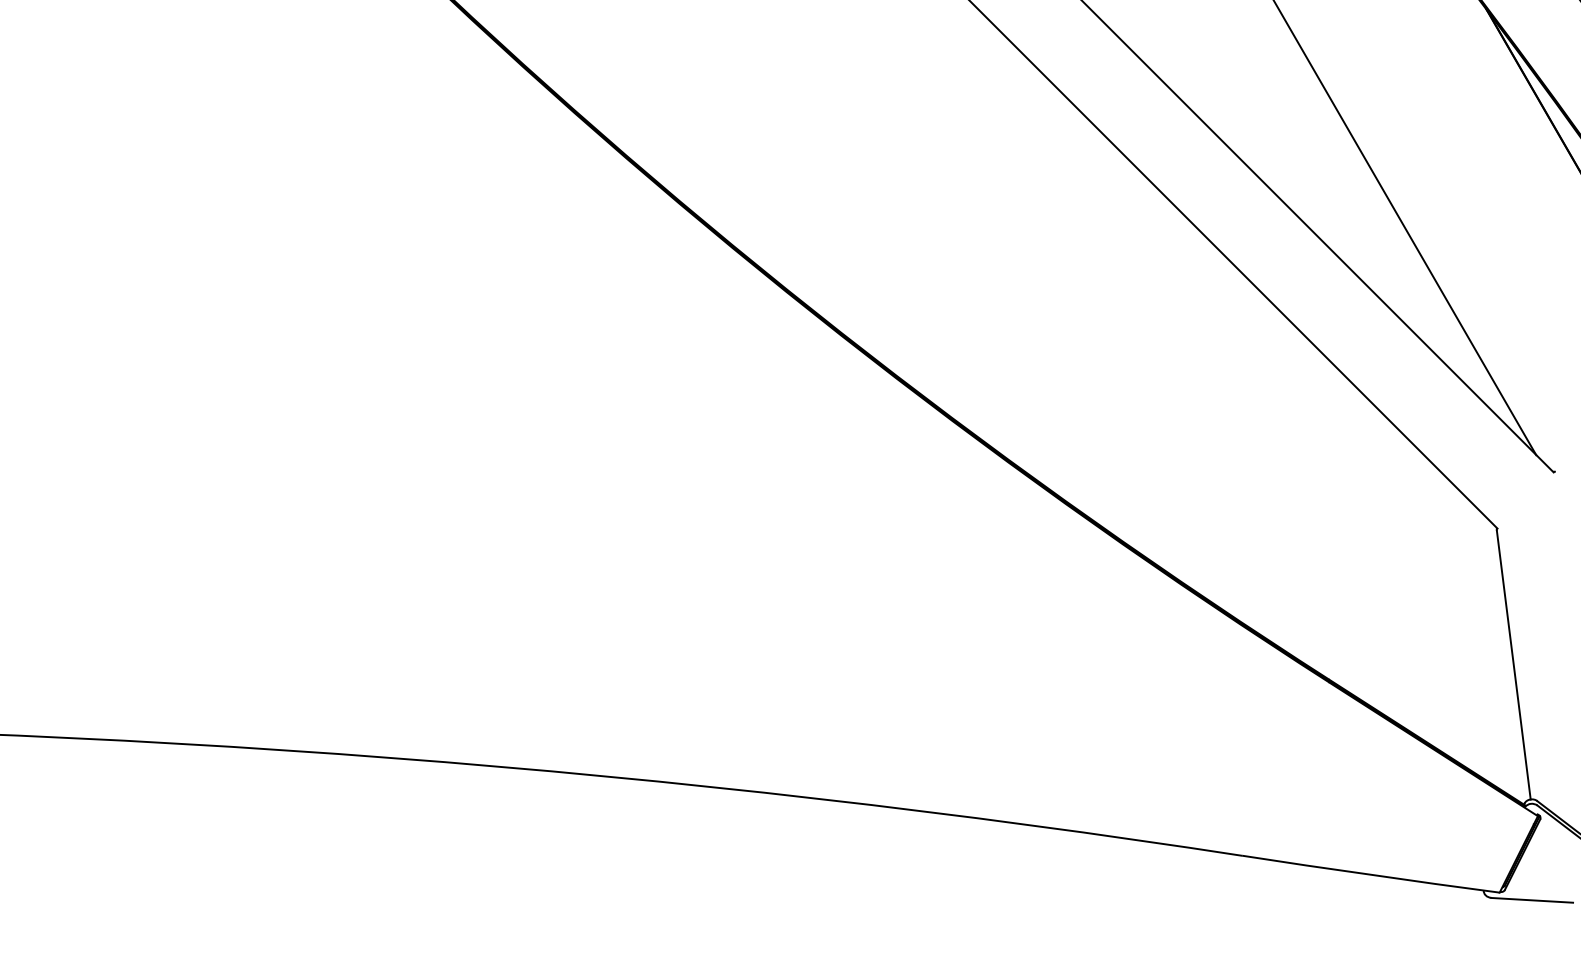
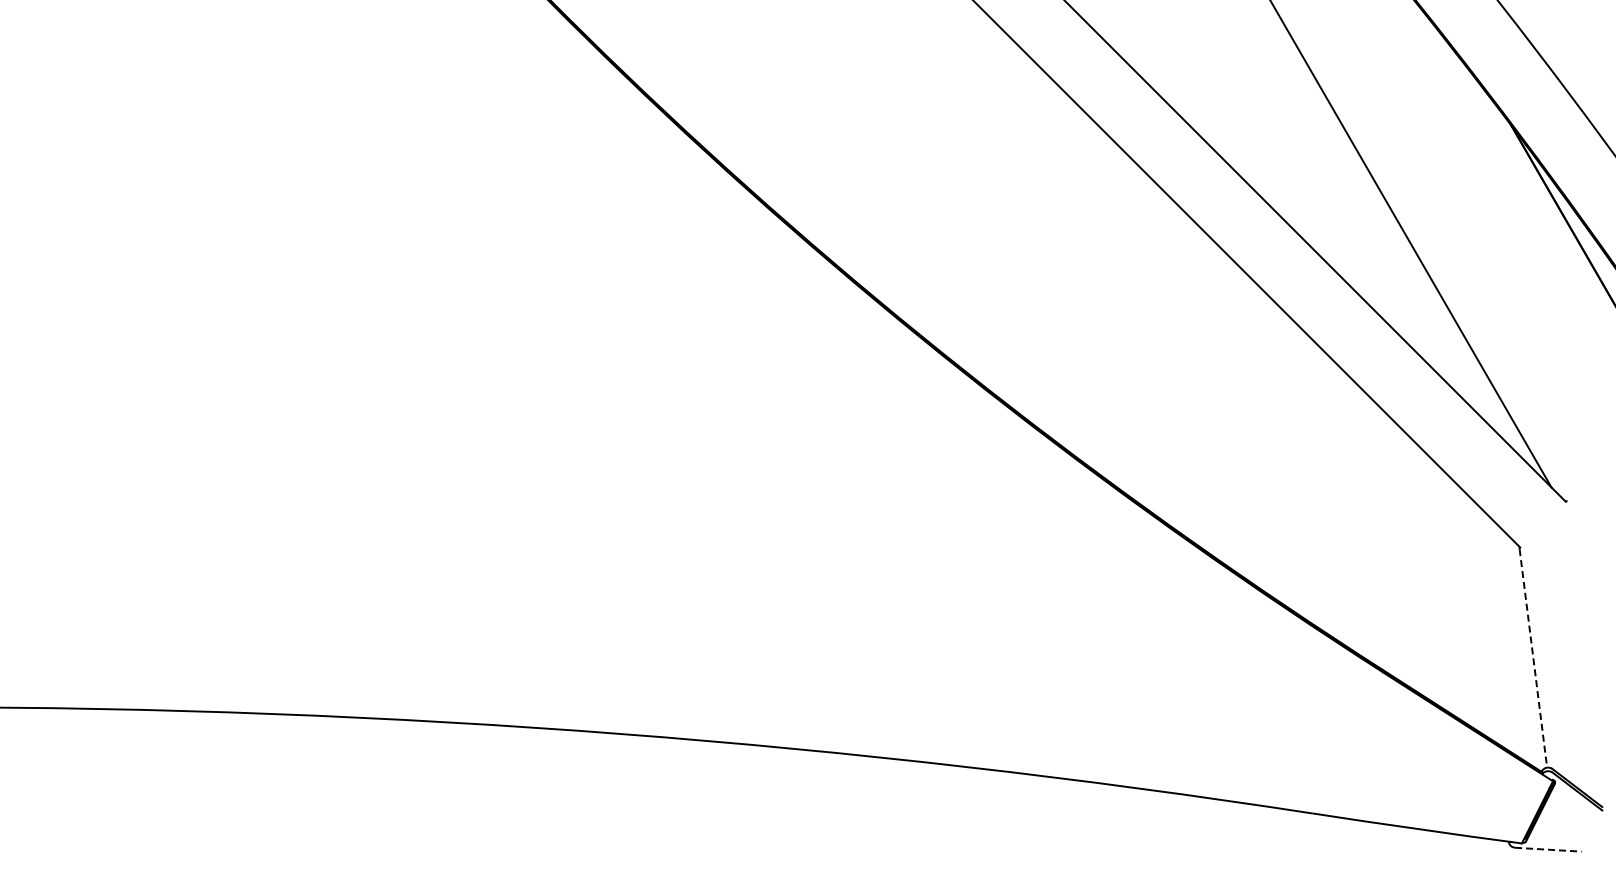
line: (1513, 665) -> (1533, 658), solid -> dashed
line: (1532, 900) -> (1548, 849), solid -> dashed

